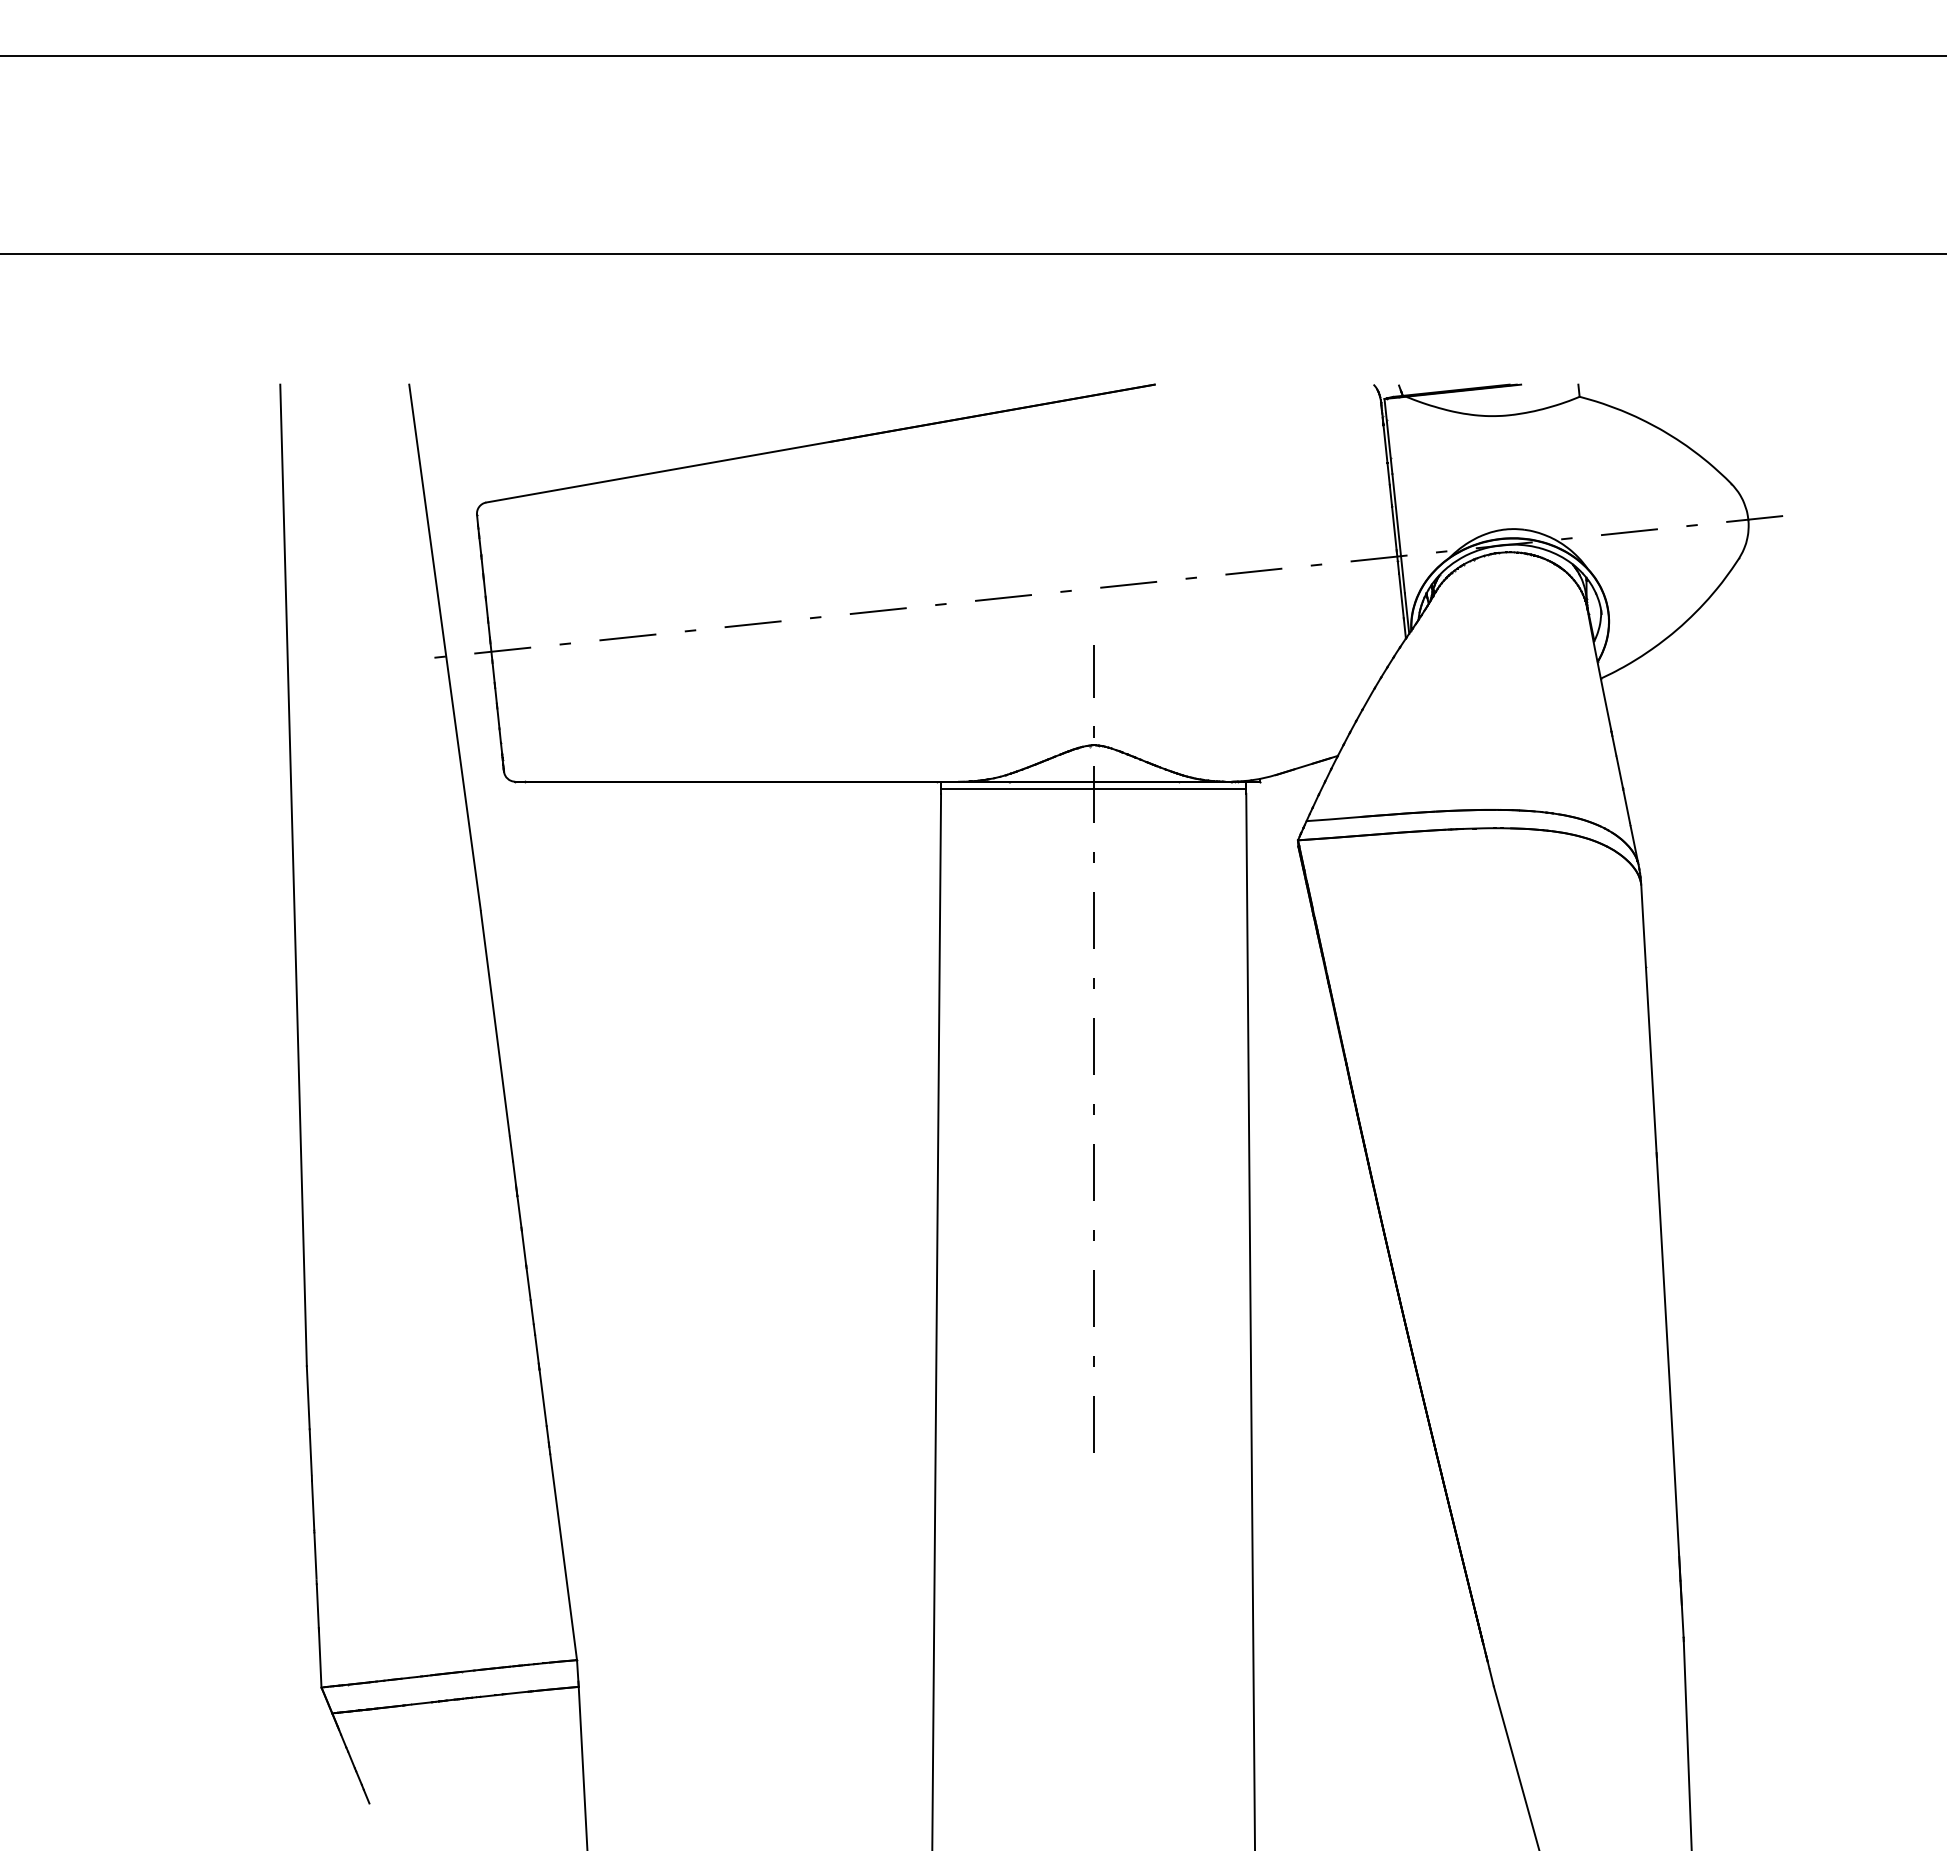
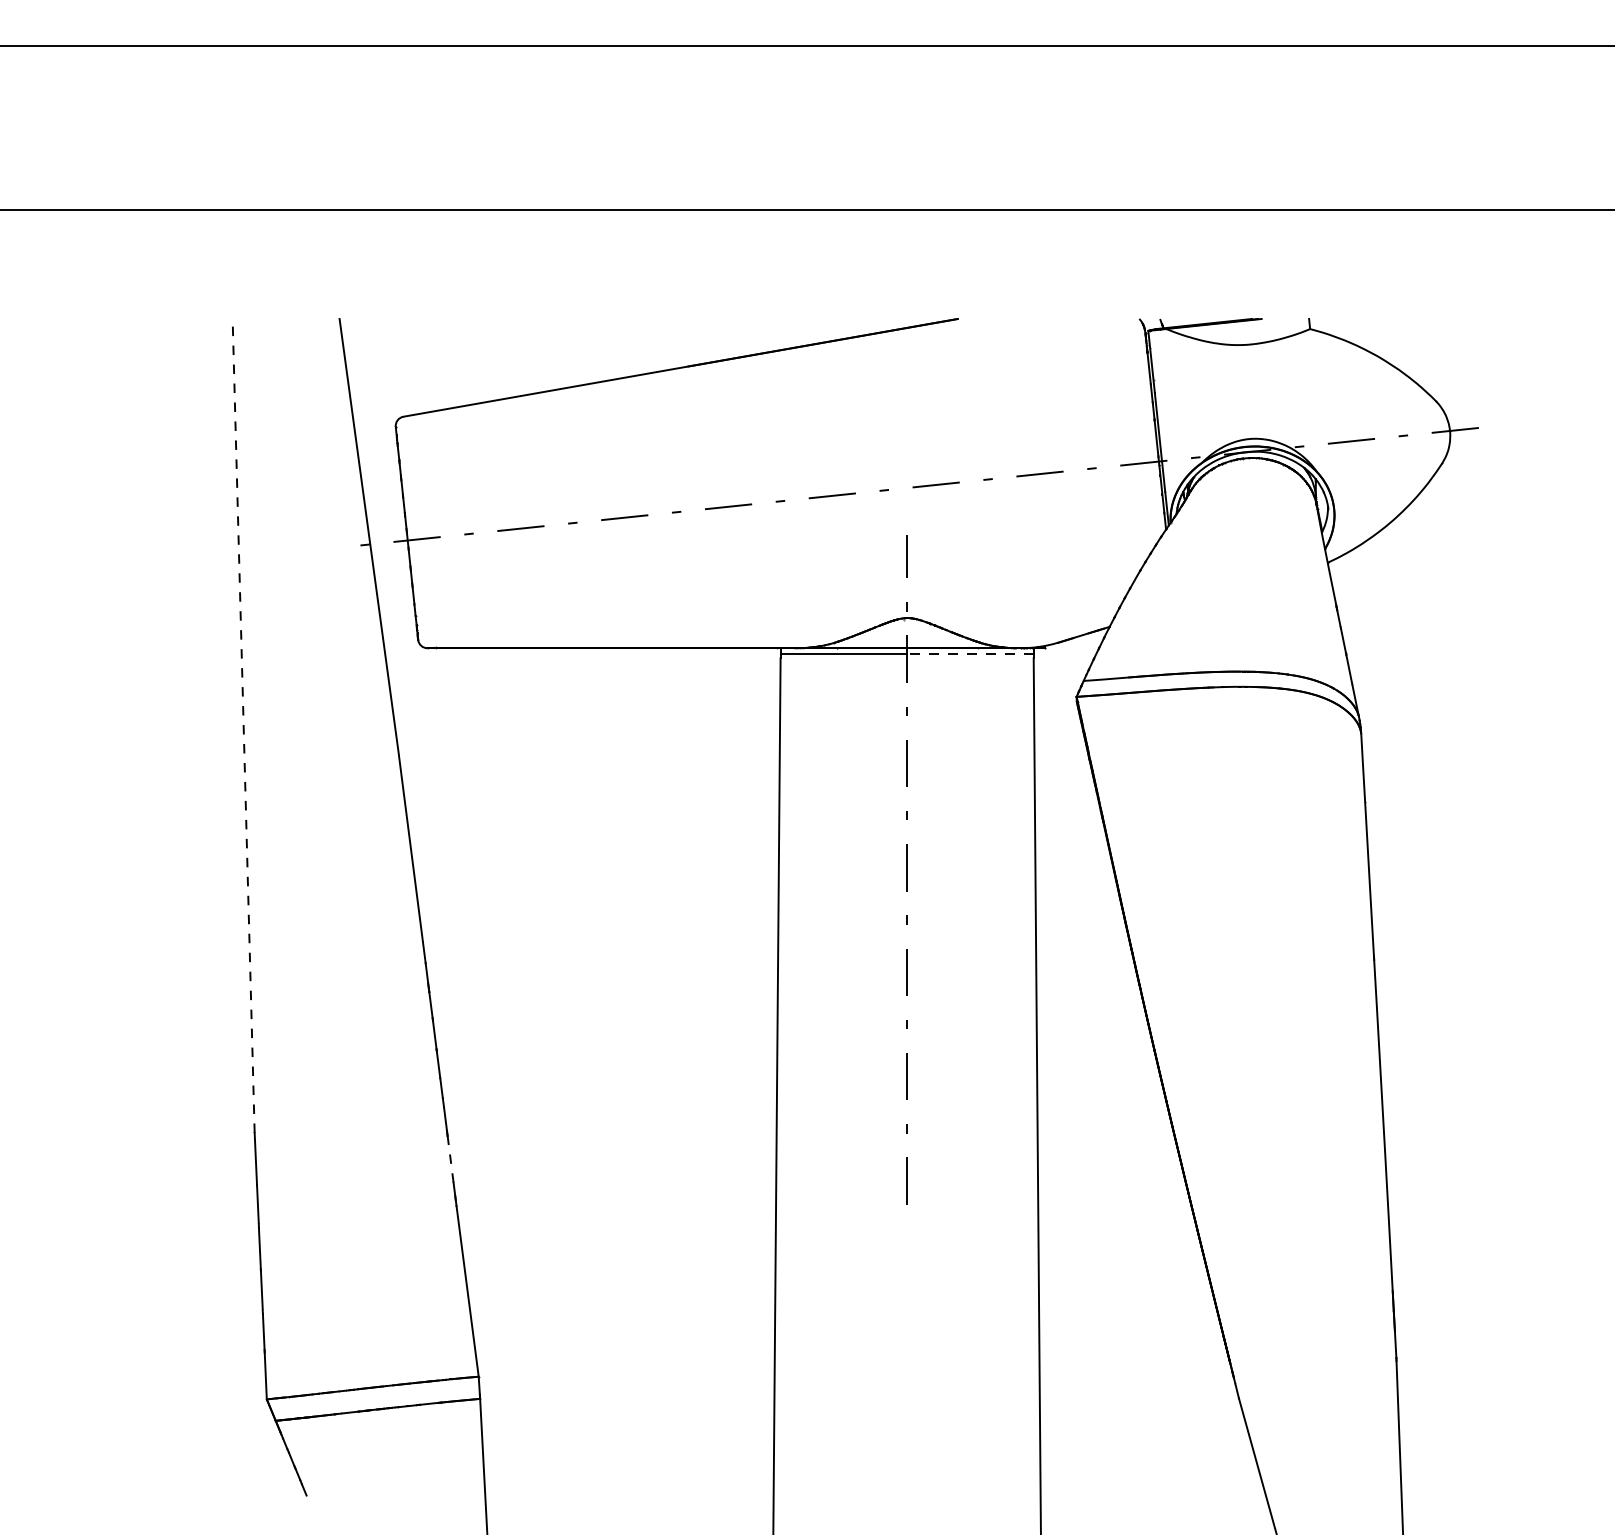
line: (1168, 789) -> (969, 654), solid -> dashed
line: (293, 874) -> (243, 725), solid -> dashed
line: (542, 1398) -> (450, 1159), solid -> dashed

